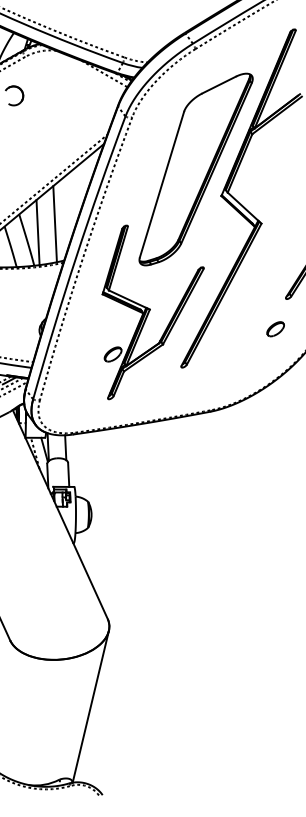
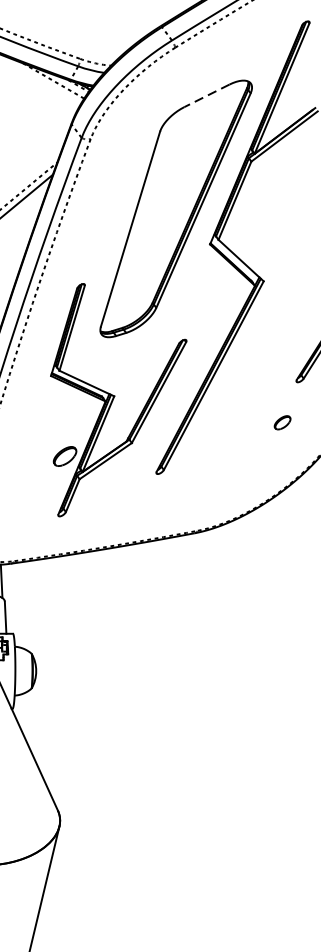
line: (219, 85) -> (207, 96), solid -> dashed
part: (275, 329) -> (282, 423), size x0.7

